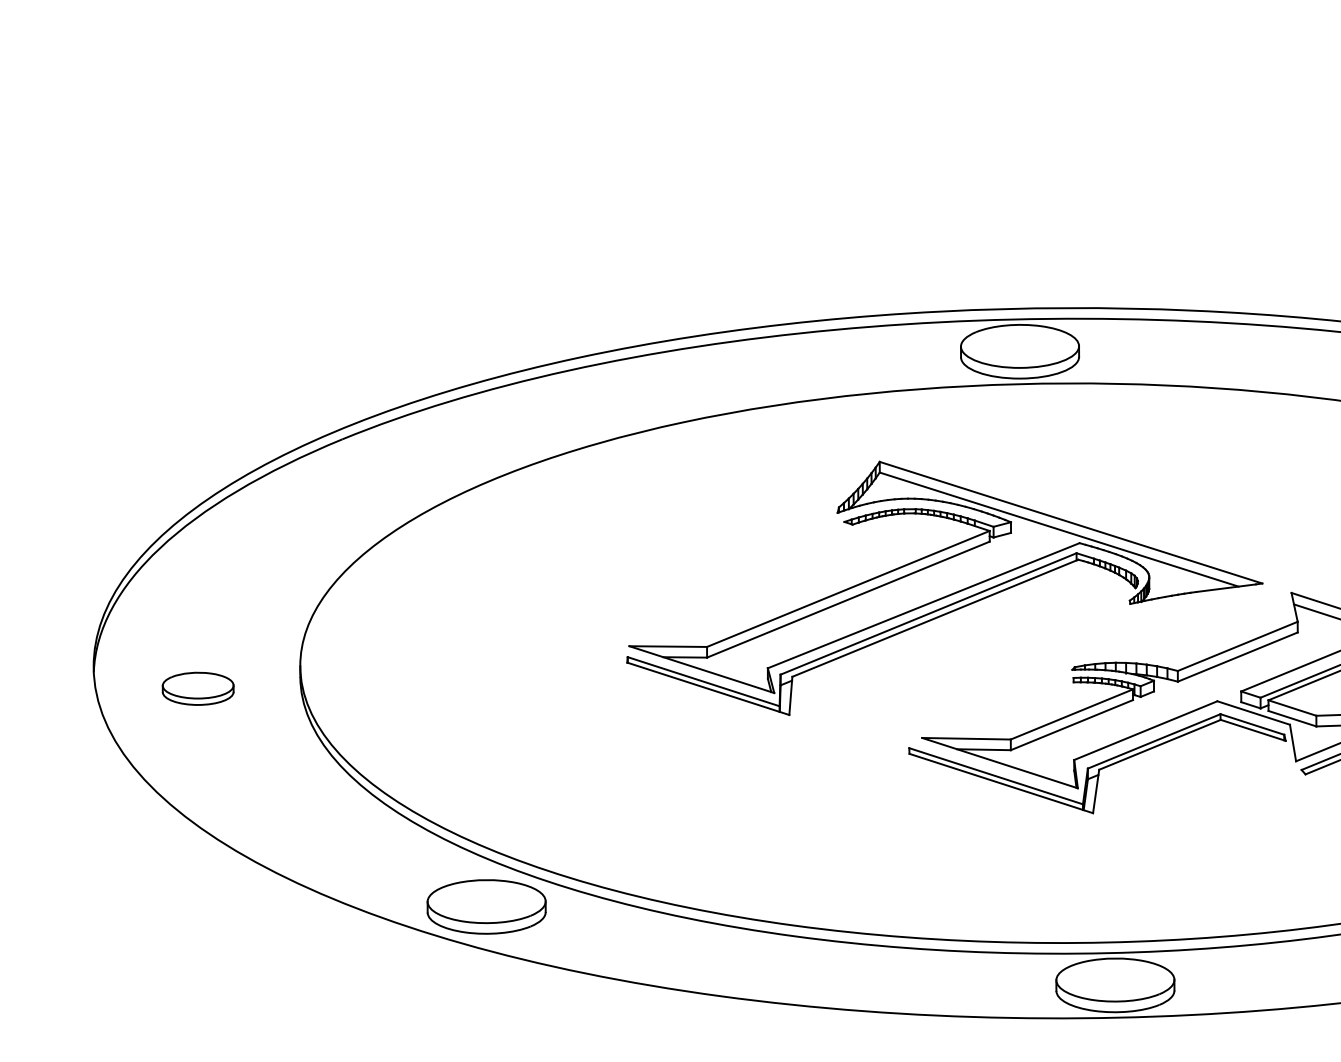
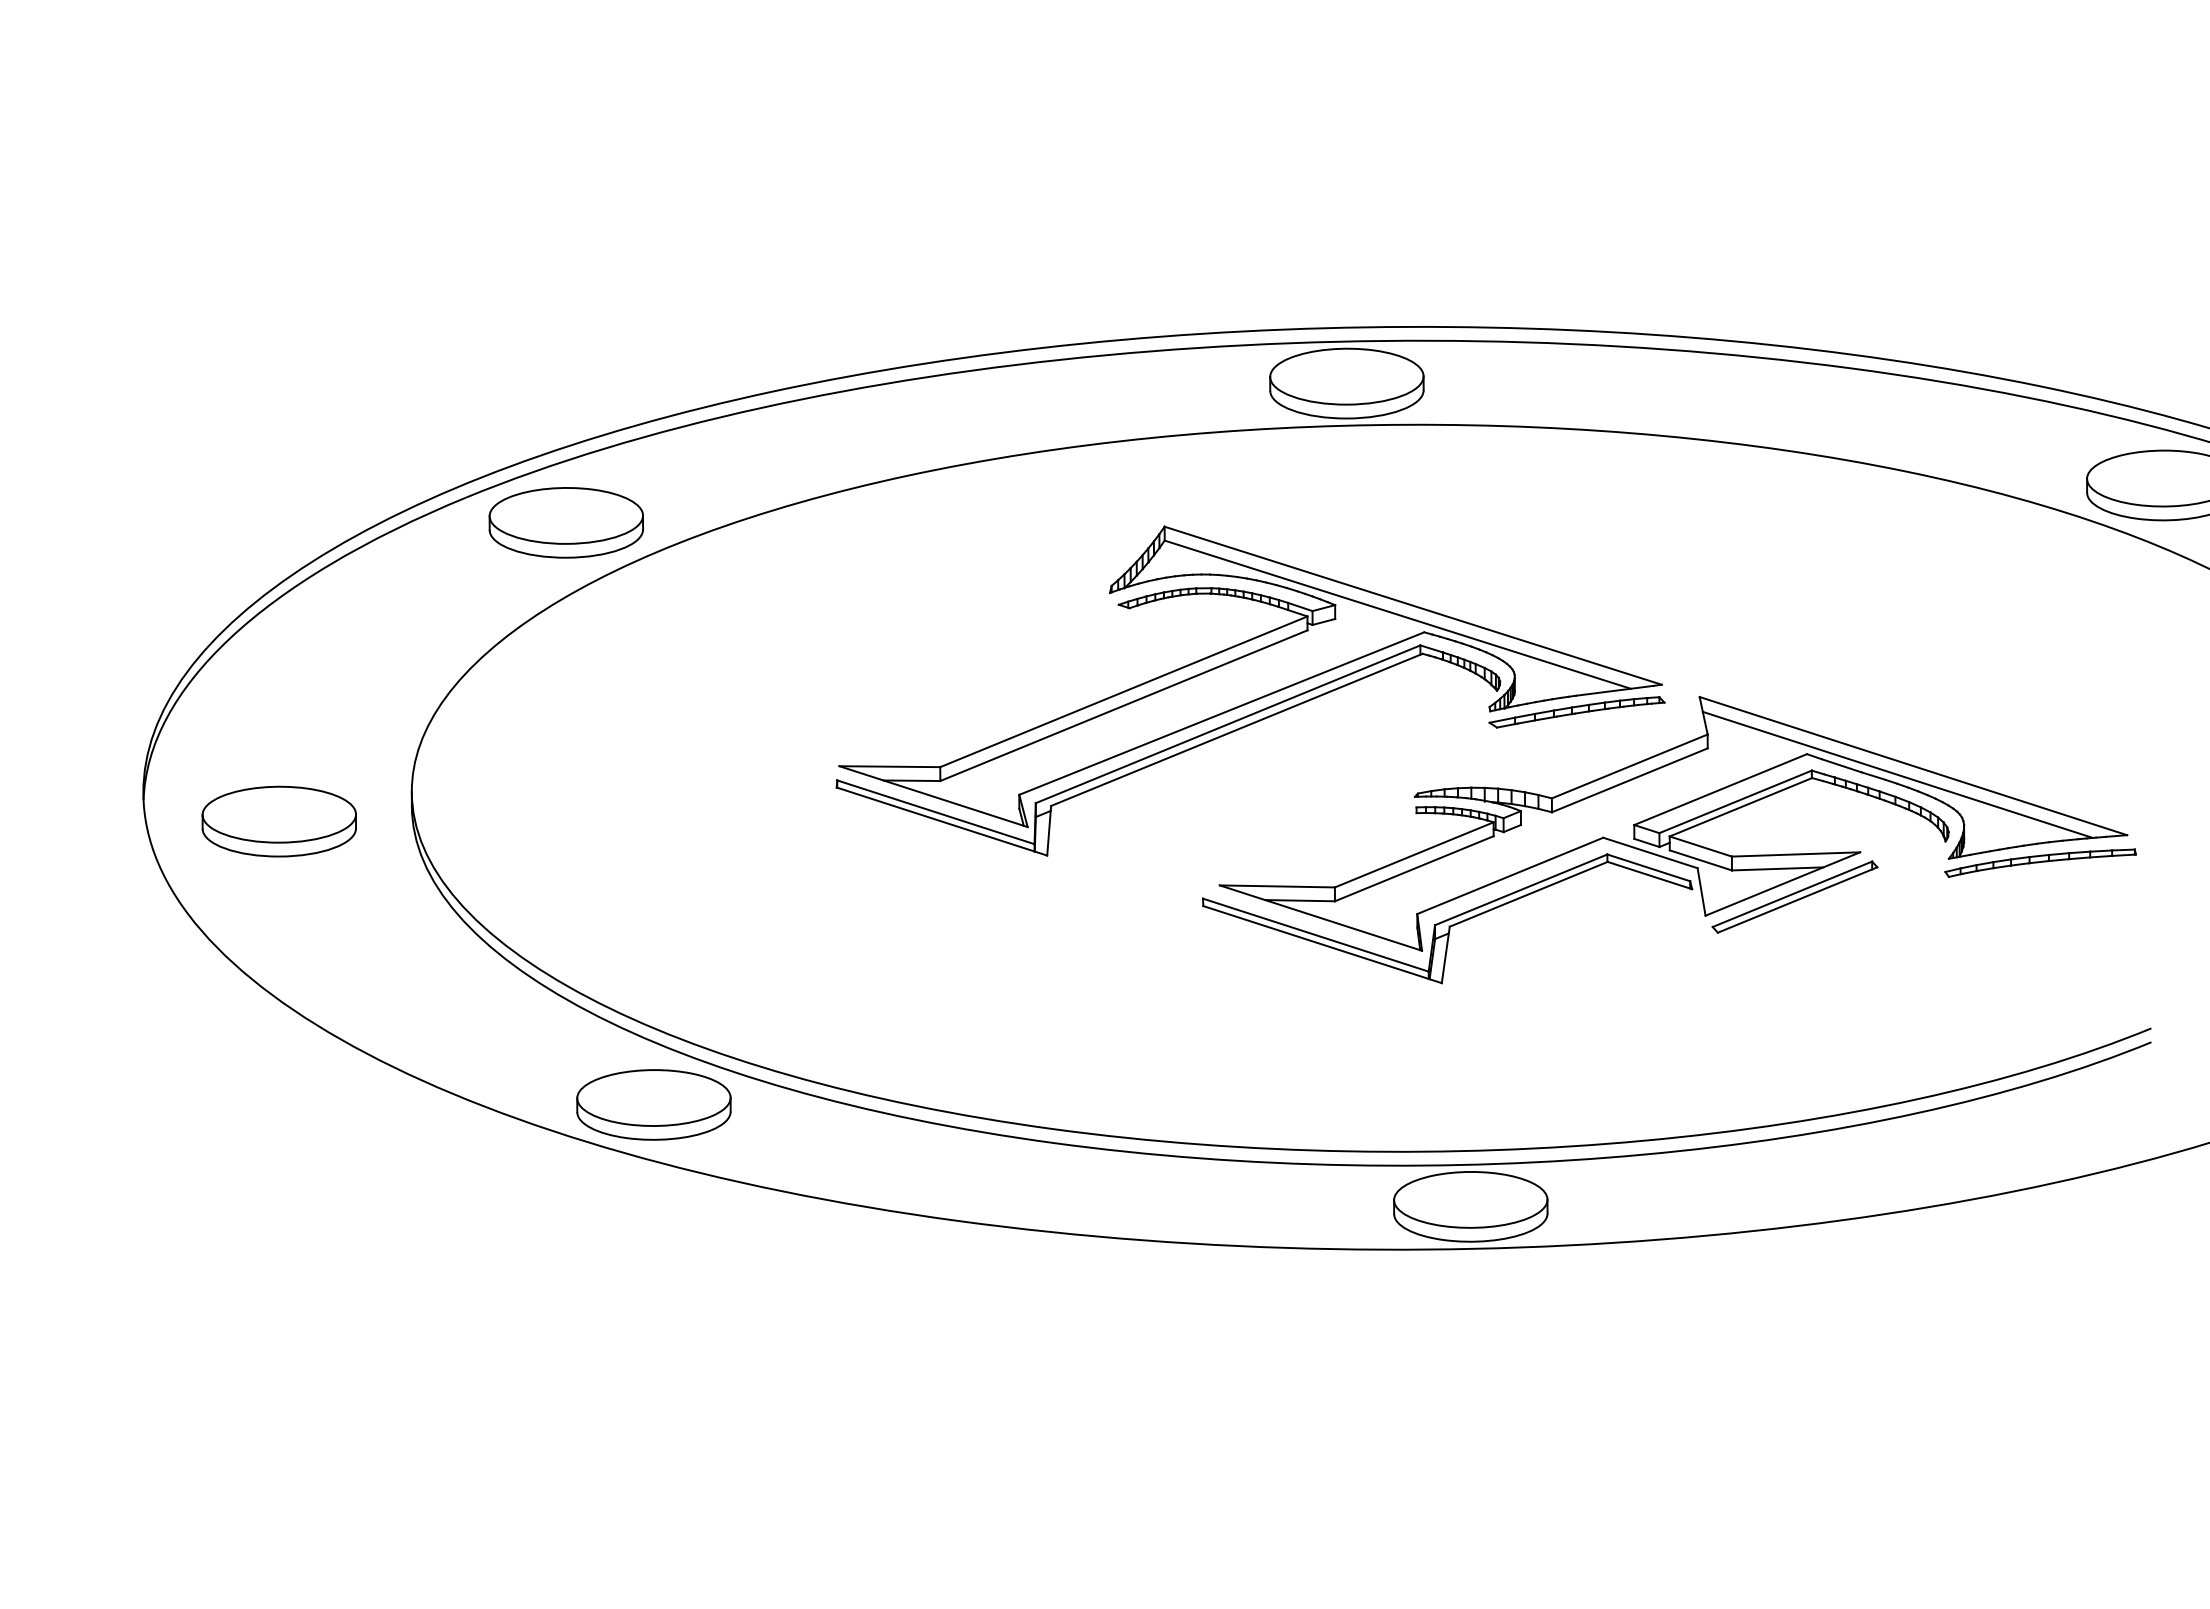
part: (418, 458) -> (565, 522), added
part: (1196, 604) -> (1576, 712), added
part: (197, 688) -> (278, 821), size x1.67

